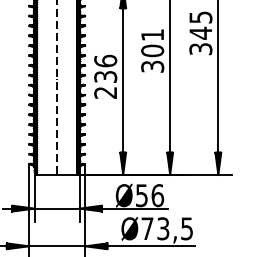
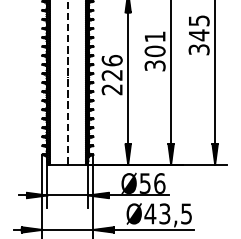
text: (106, 76) -> (112, 74), 236 -> 226
text: (147, 228) -> (150, 213), Ø73,5 -> Ø43,5

